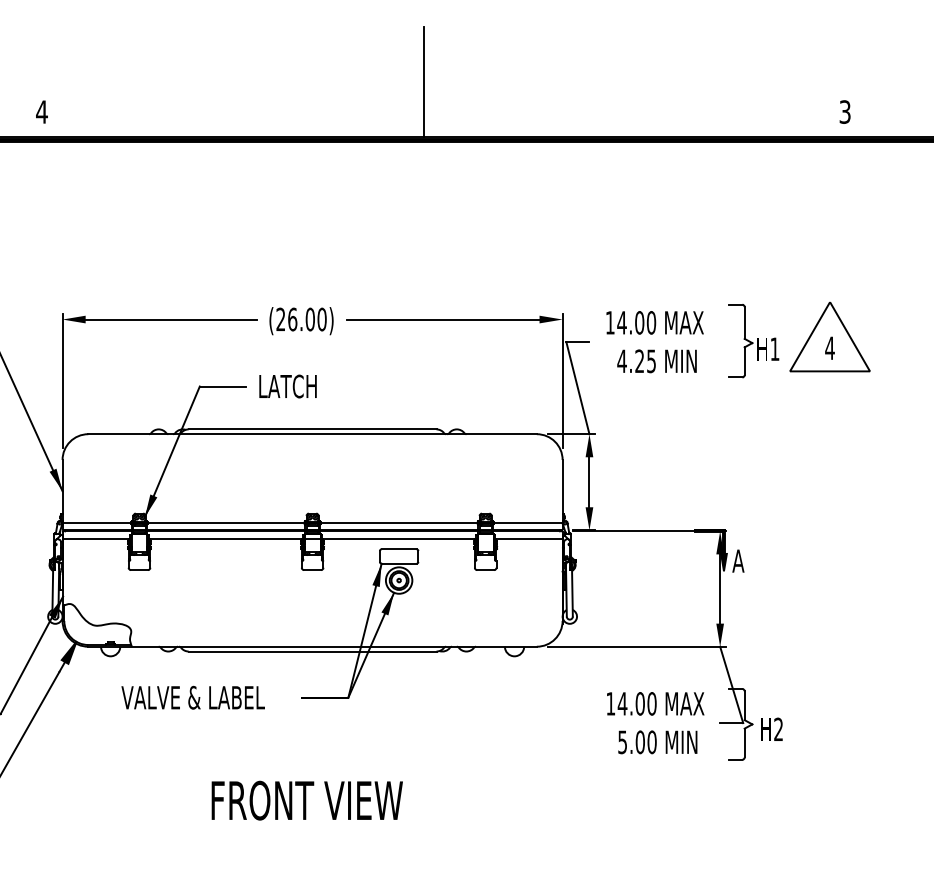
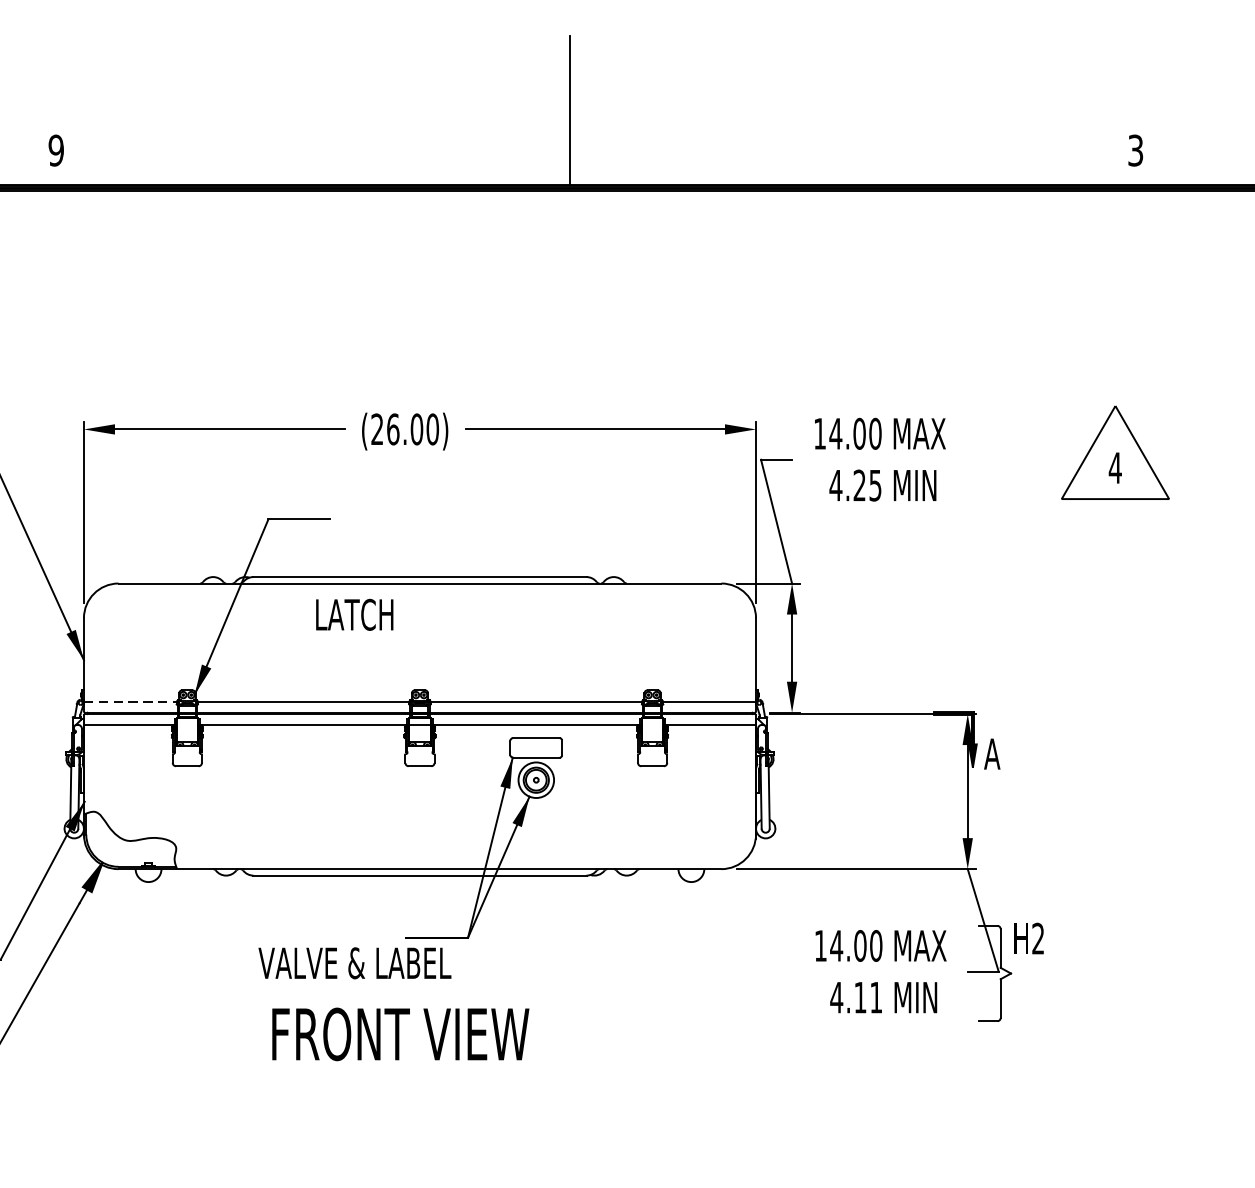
text: (41, 111) -> (55, 149), 4 -> 9
part: (753, 341) -> (1012, 458), removed
text: (287, 386) -> (353, 614), moved
line: (97, 522) -> (130, 702), solid -> dashed
text: (192, 697) -> (353, 962), moved
text: (771, 728) -> (1028, 937), moved
text: (636, 742) -> (855, 997), 5.00 -> 4.11
text: (306, 800) -> (399, 1034), moved

